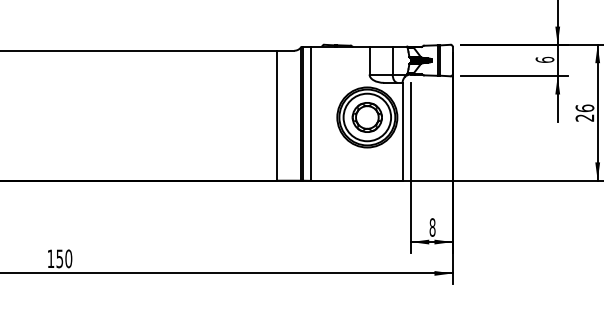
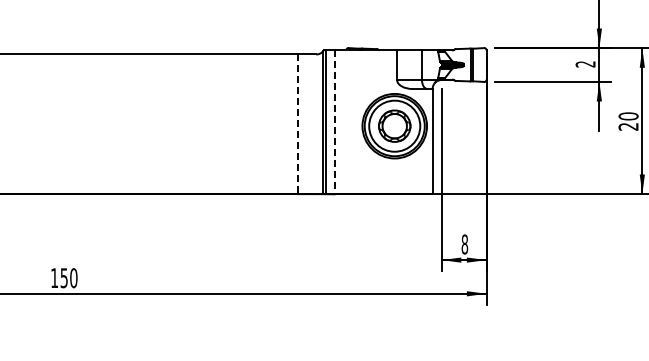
text: (544, 60) -> (585, 64), 6 -> 2
text: (584, 108) -> (628, 116), 26 -> 20
line: (311, 114) -> (334, 122), solid -> dashed
line: (277, 115) -> (298, 124), solid -> dashed

